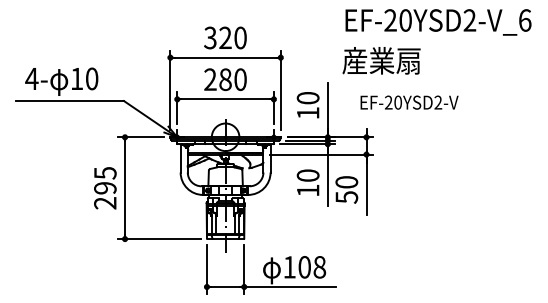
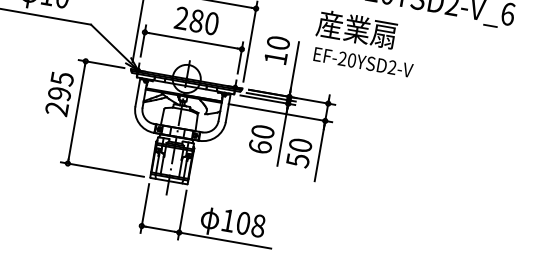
text: (409, 102) -> (363, 62), moved
text: (307, 105) -> (276, 50), moved
text: (105, 188) -> (59, 94), moved
text: (307, 190) -> (259, 146), 10 -> 60

